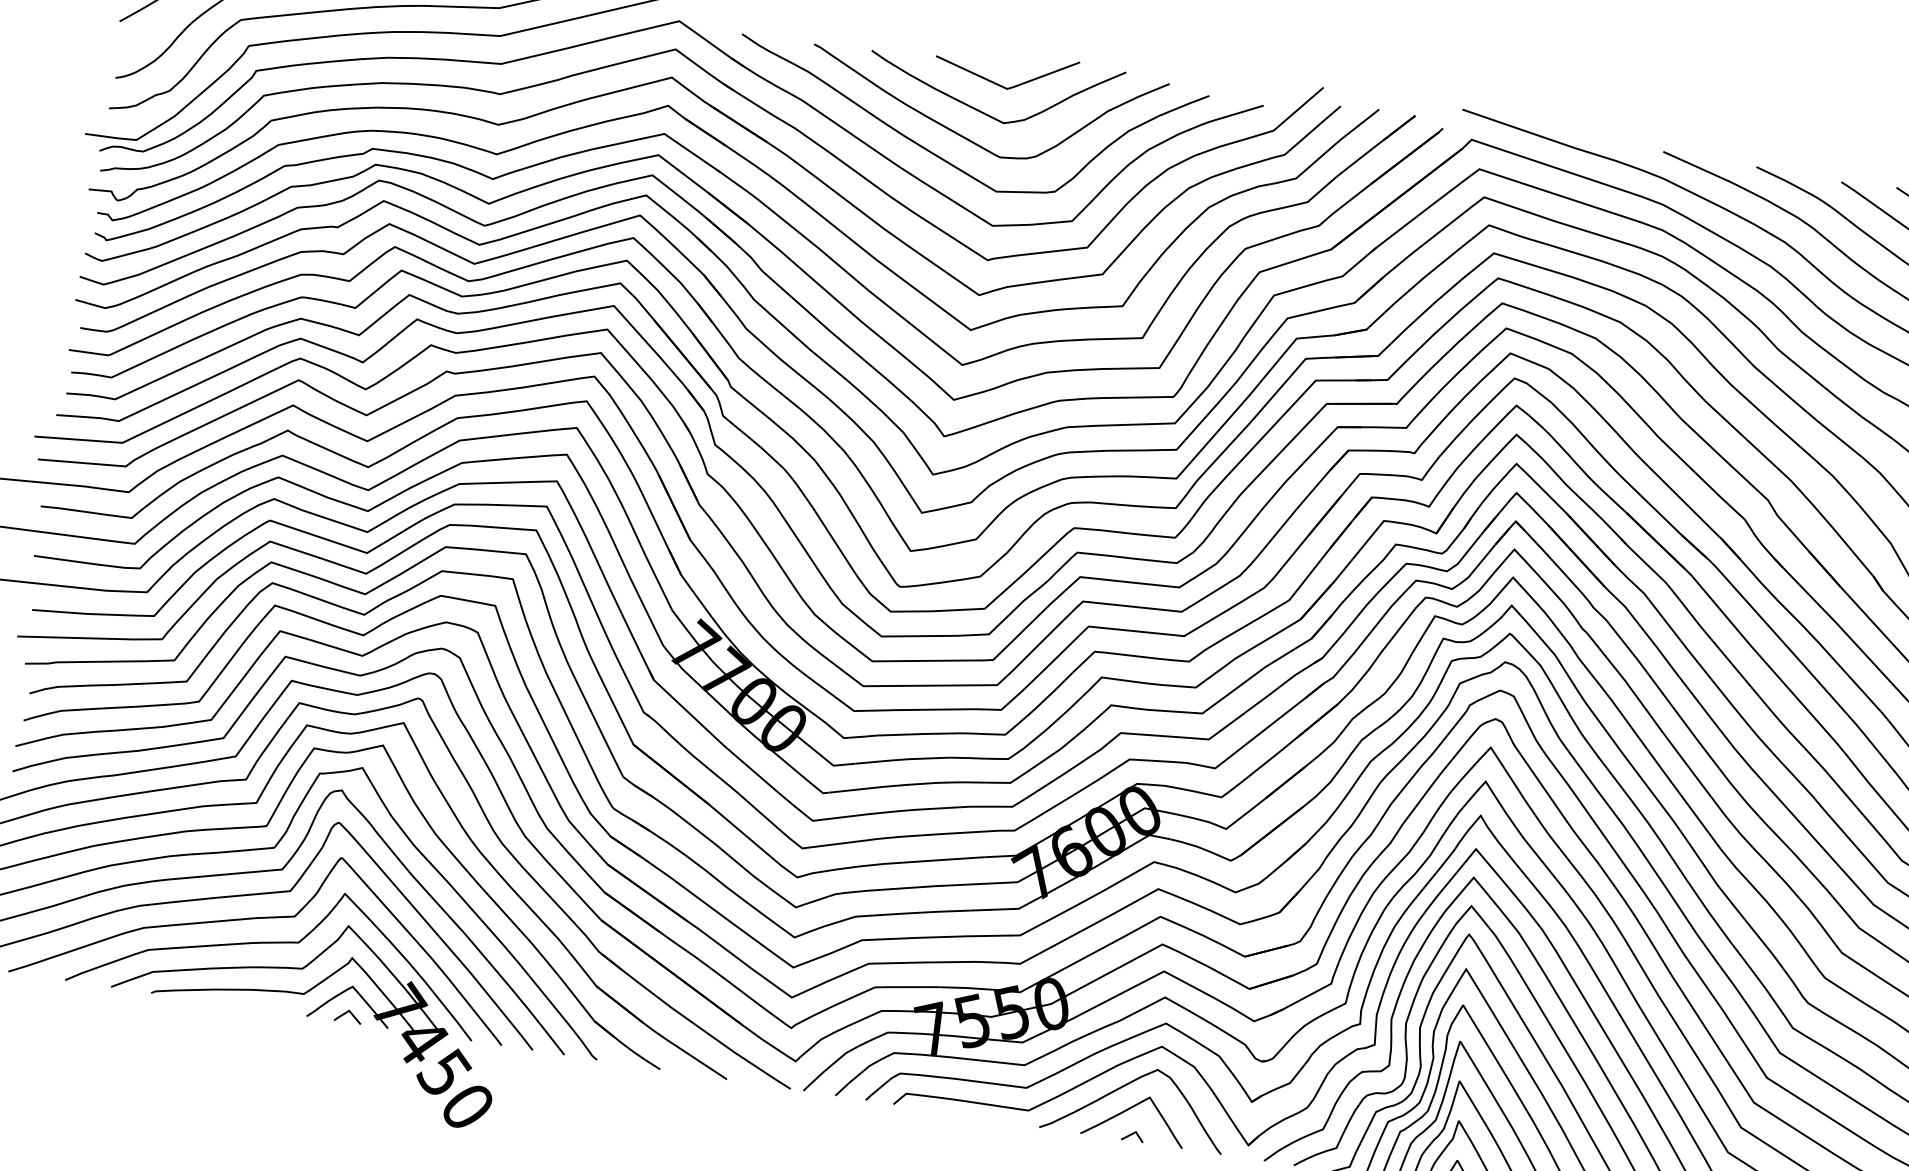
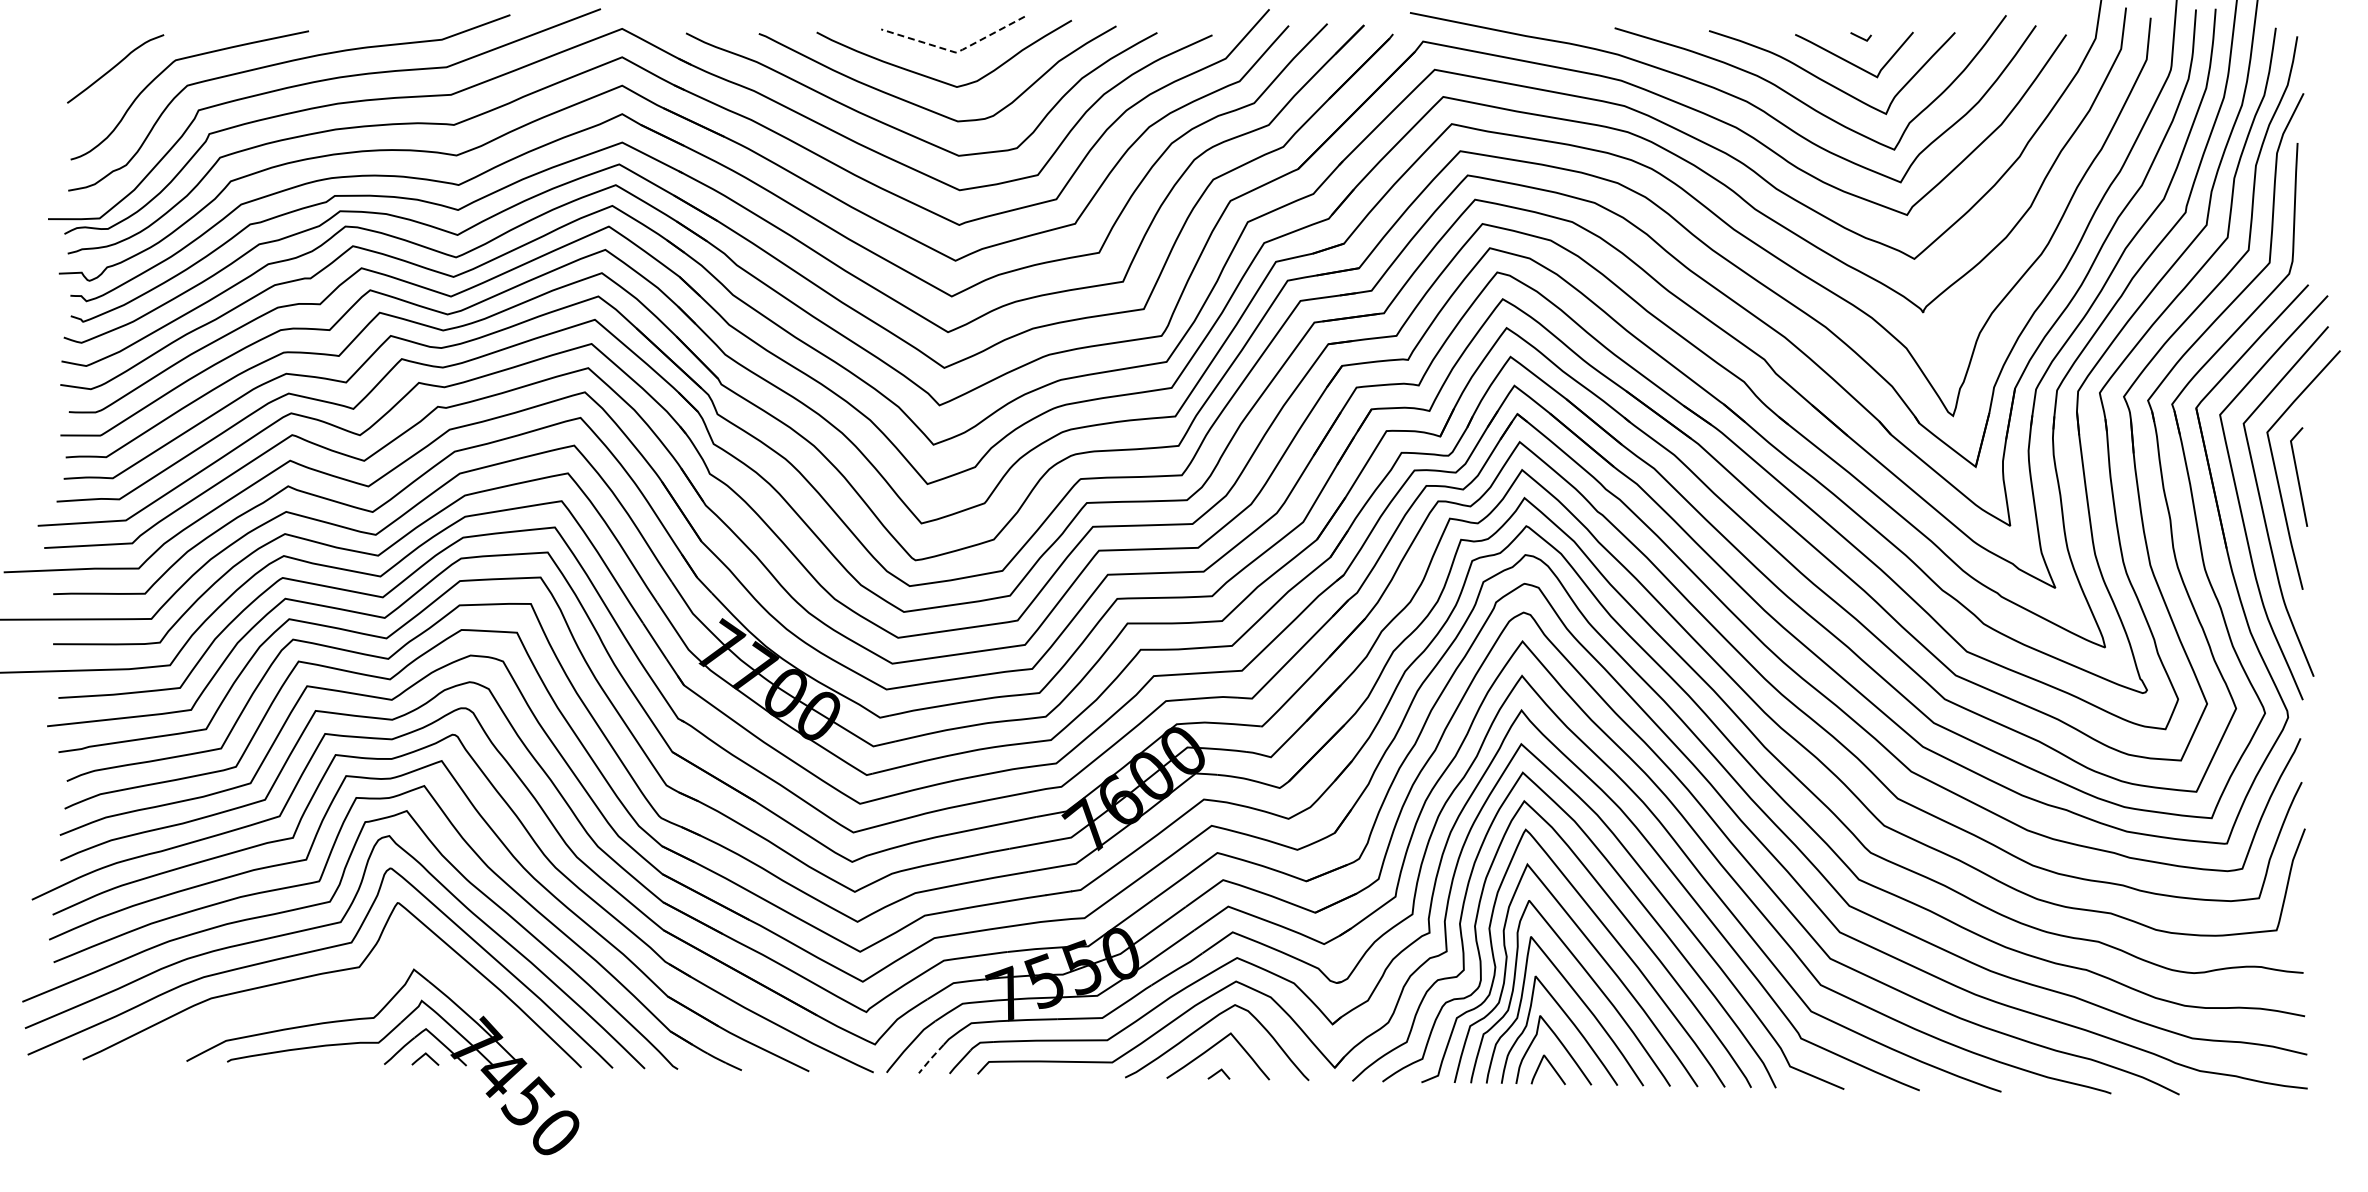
line: (1007, 88) -> (956, 52), solid -> dashed
part: (276, 949) -> (345, 1002), removed
line: (848, 1082) -> (930, 1058), solid -> dashed

